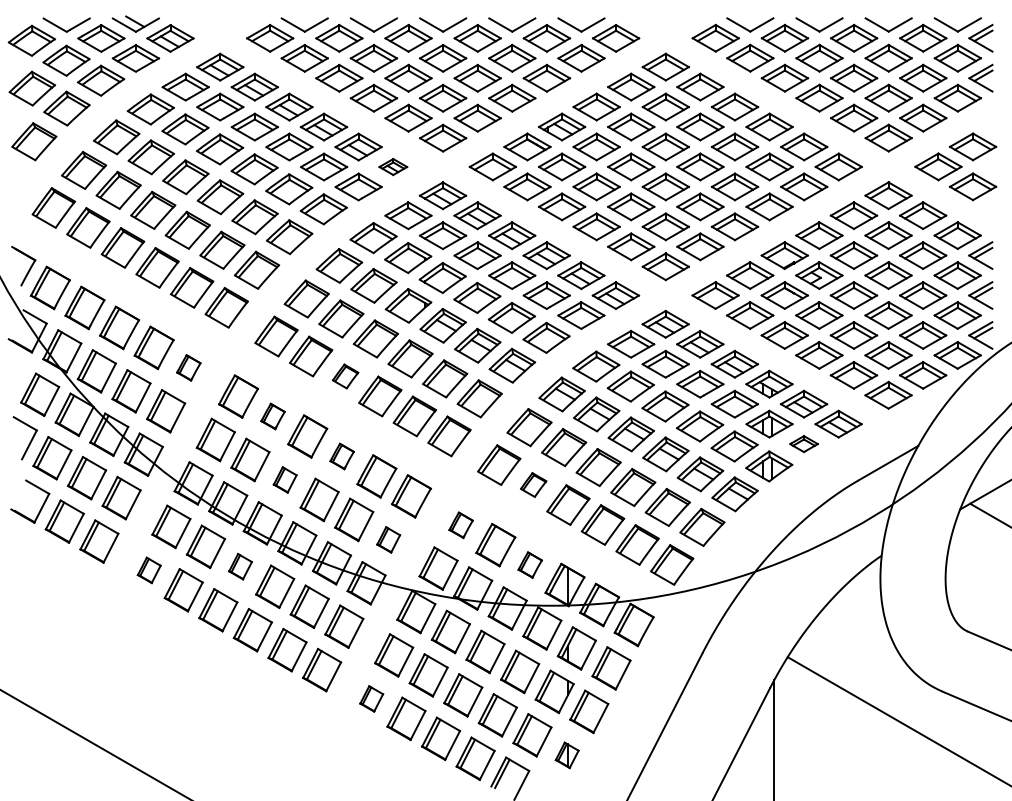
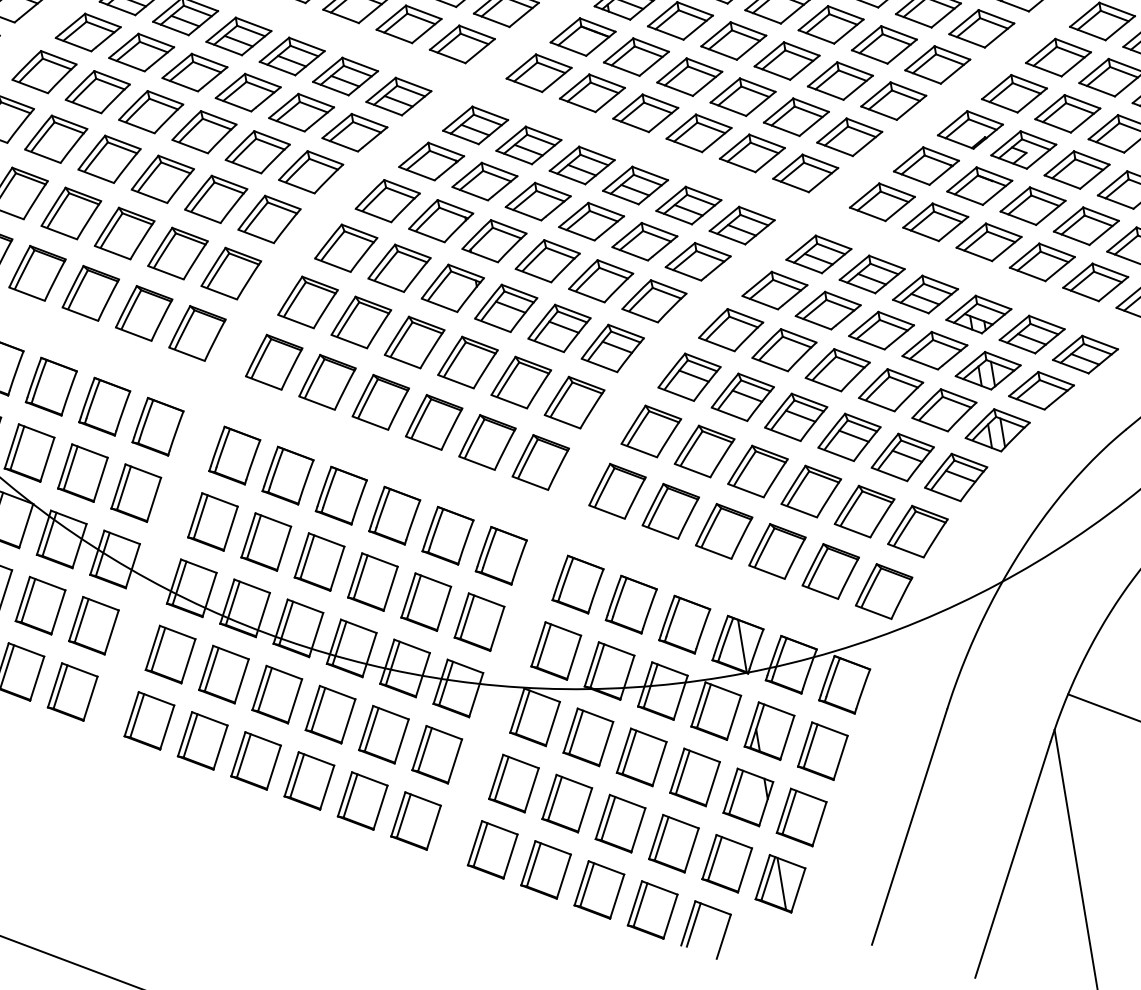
part: (393, 166) -> (399, 95), size x1.67
part: (188, 367) -> (157, 426), size x1.67
part: (345, 376) -> (380, 402), size x1.67
part: (272, 416) -> (287, 475), size x1.67
part: (803, 443) -> (1040, 390), size x1.67
part: (341, 456) -> (393, 515), size x1.67
part: (285, 479) -> (320, 561), size x1.67
part: (533, 484) -> (670, 510), size x1.67
part: (460, 525) -> (577, 585), size x1.67
part: (388, 539) -> (479, 621), size x1.67
part: (529, 564) -> (683, 624), size x1.67
part: (240, 566) -> (277, 694), size x1.67
part: (149, 570) -> (149, 721), size x1.67
part: (371, 698) -> (492, 849), size x1.67
part: (567, 755) -> (781, 884), size x1.67

